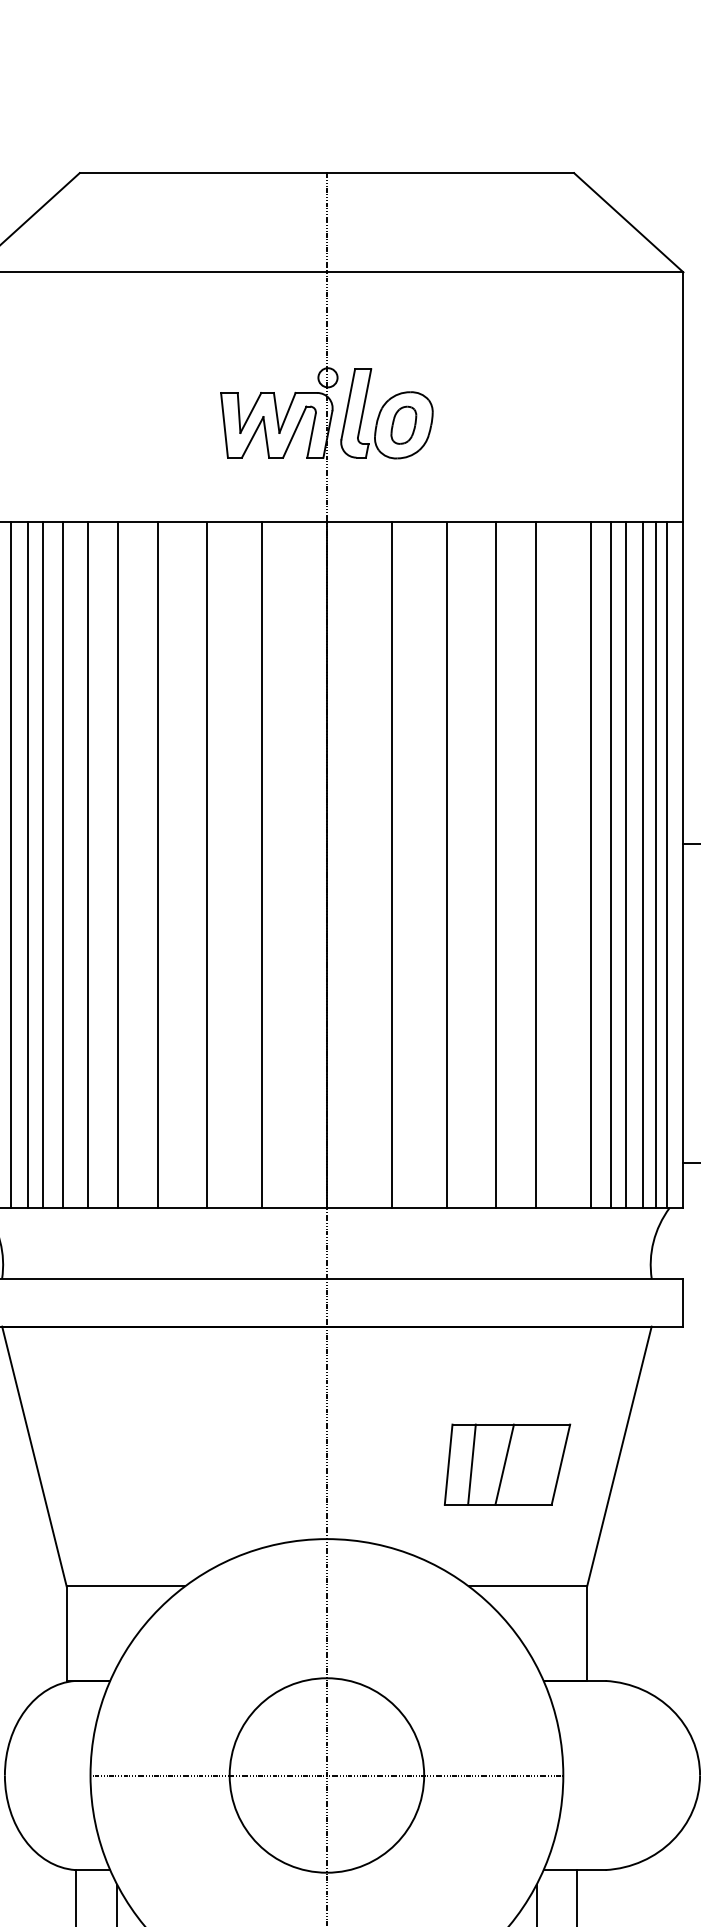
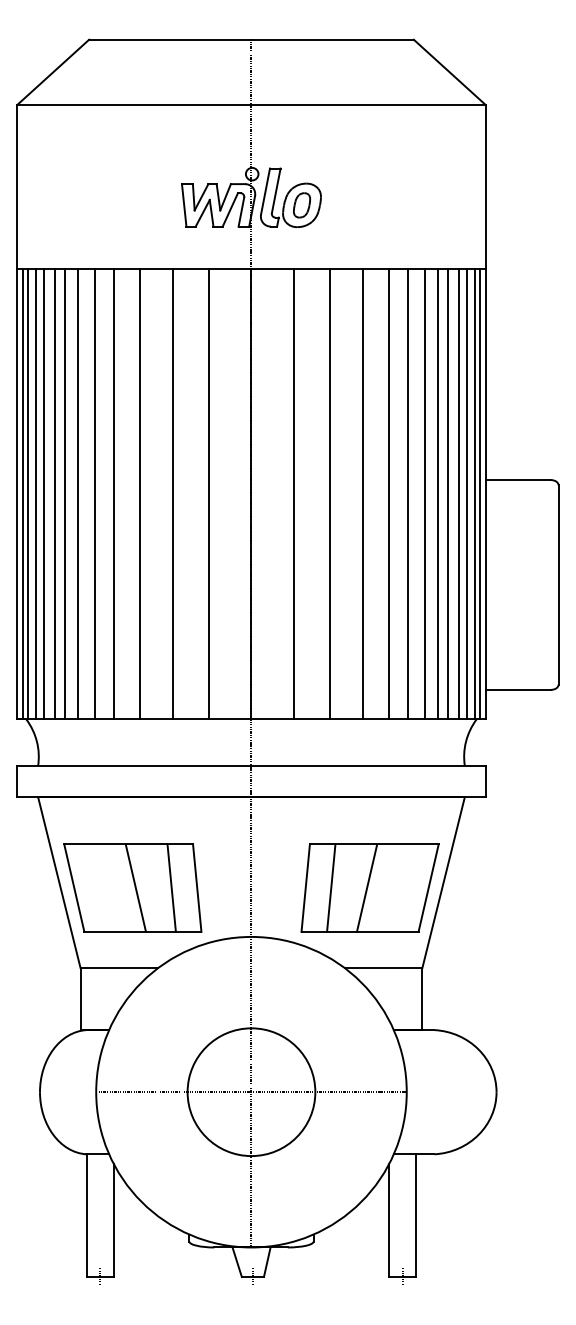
line: (565, 865) -> (408, 494), added
line: (674, 865) -> (479, 494), added
part: (145, 1463) -> (132, 887), added
part: (506, 1463) -> (369, 887), size x1.67

